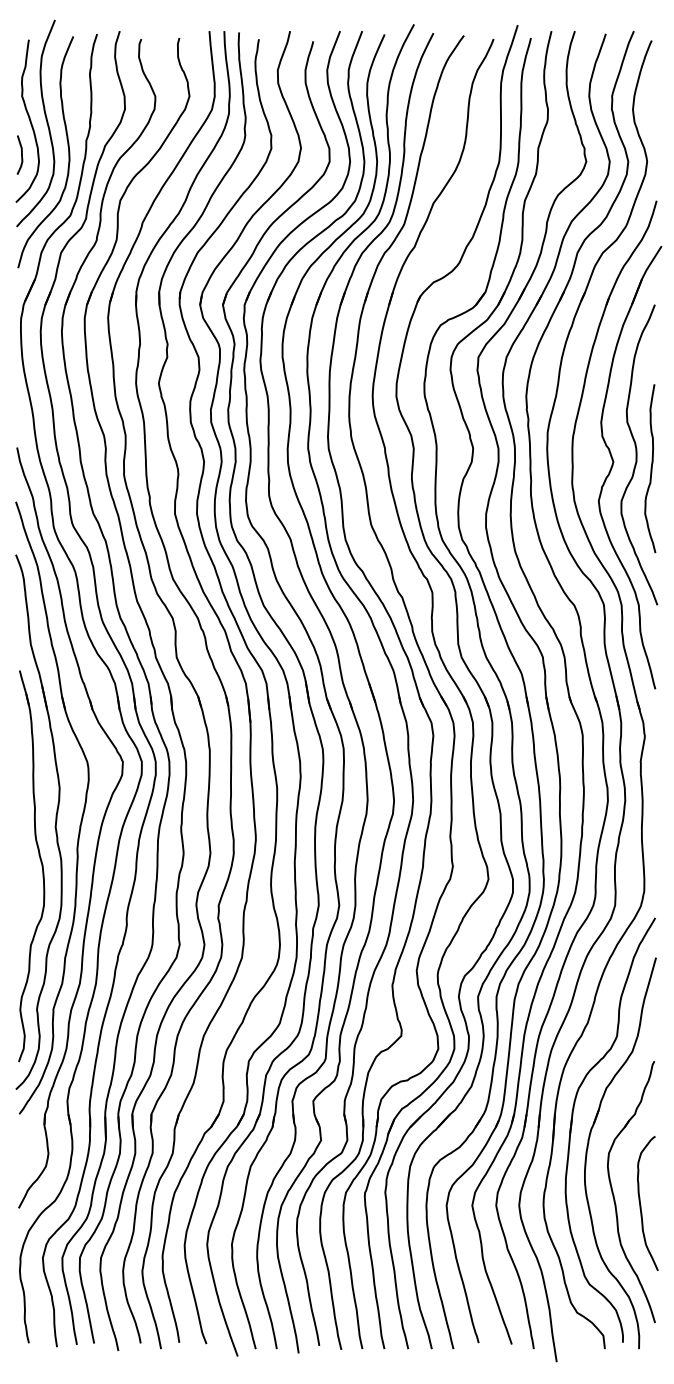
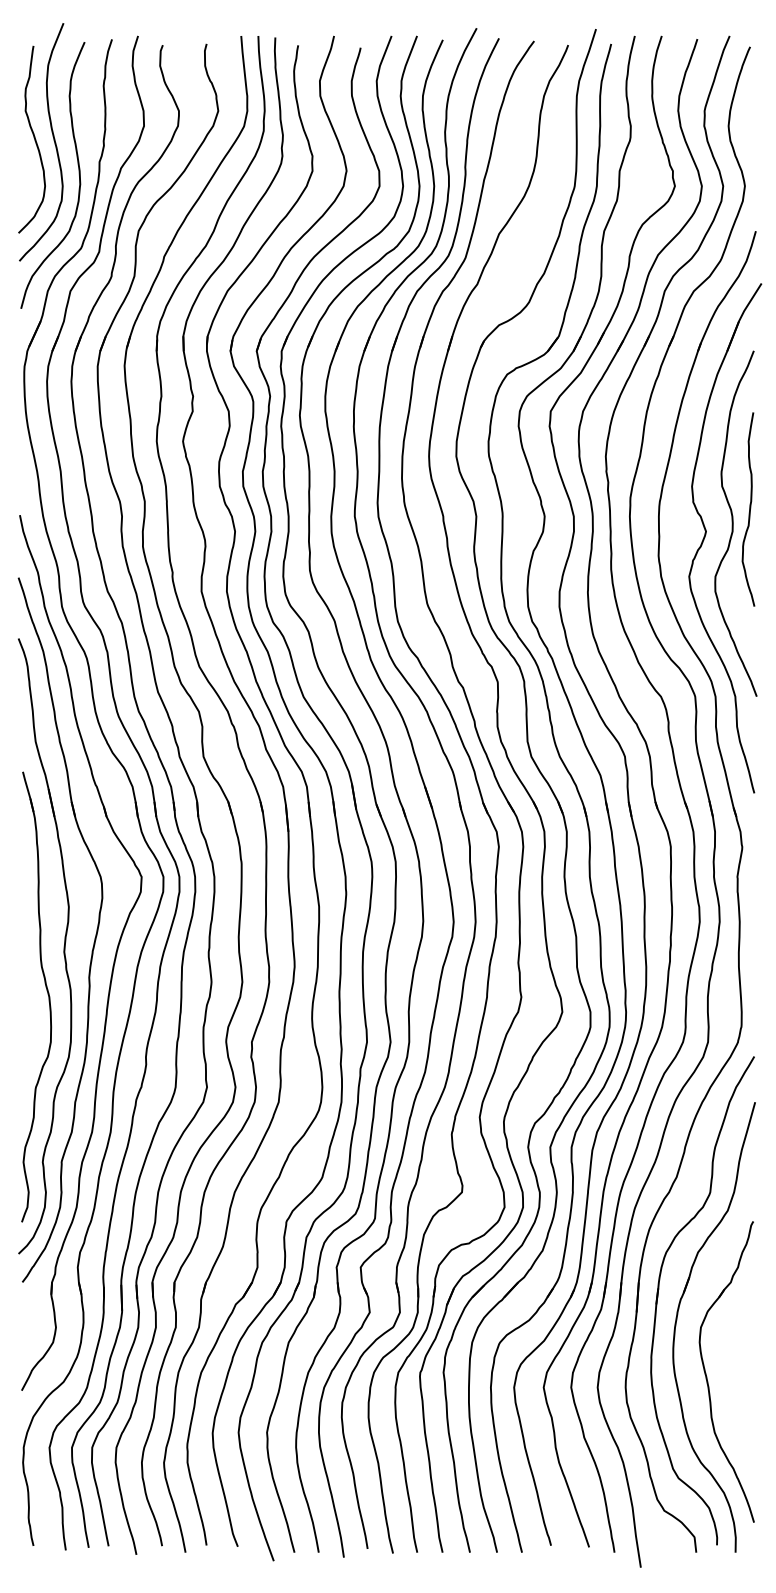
curve: (21, 154) -> (24, 178), removed
curve: (651, 468) -> (749, 509), moved
curve: (640, 1202) -> (737, 1384), removed

